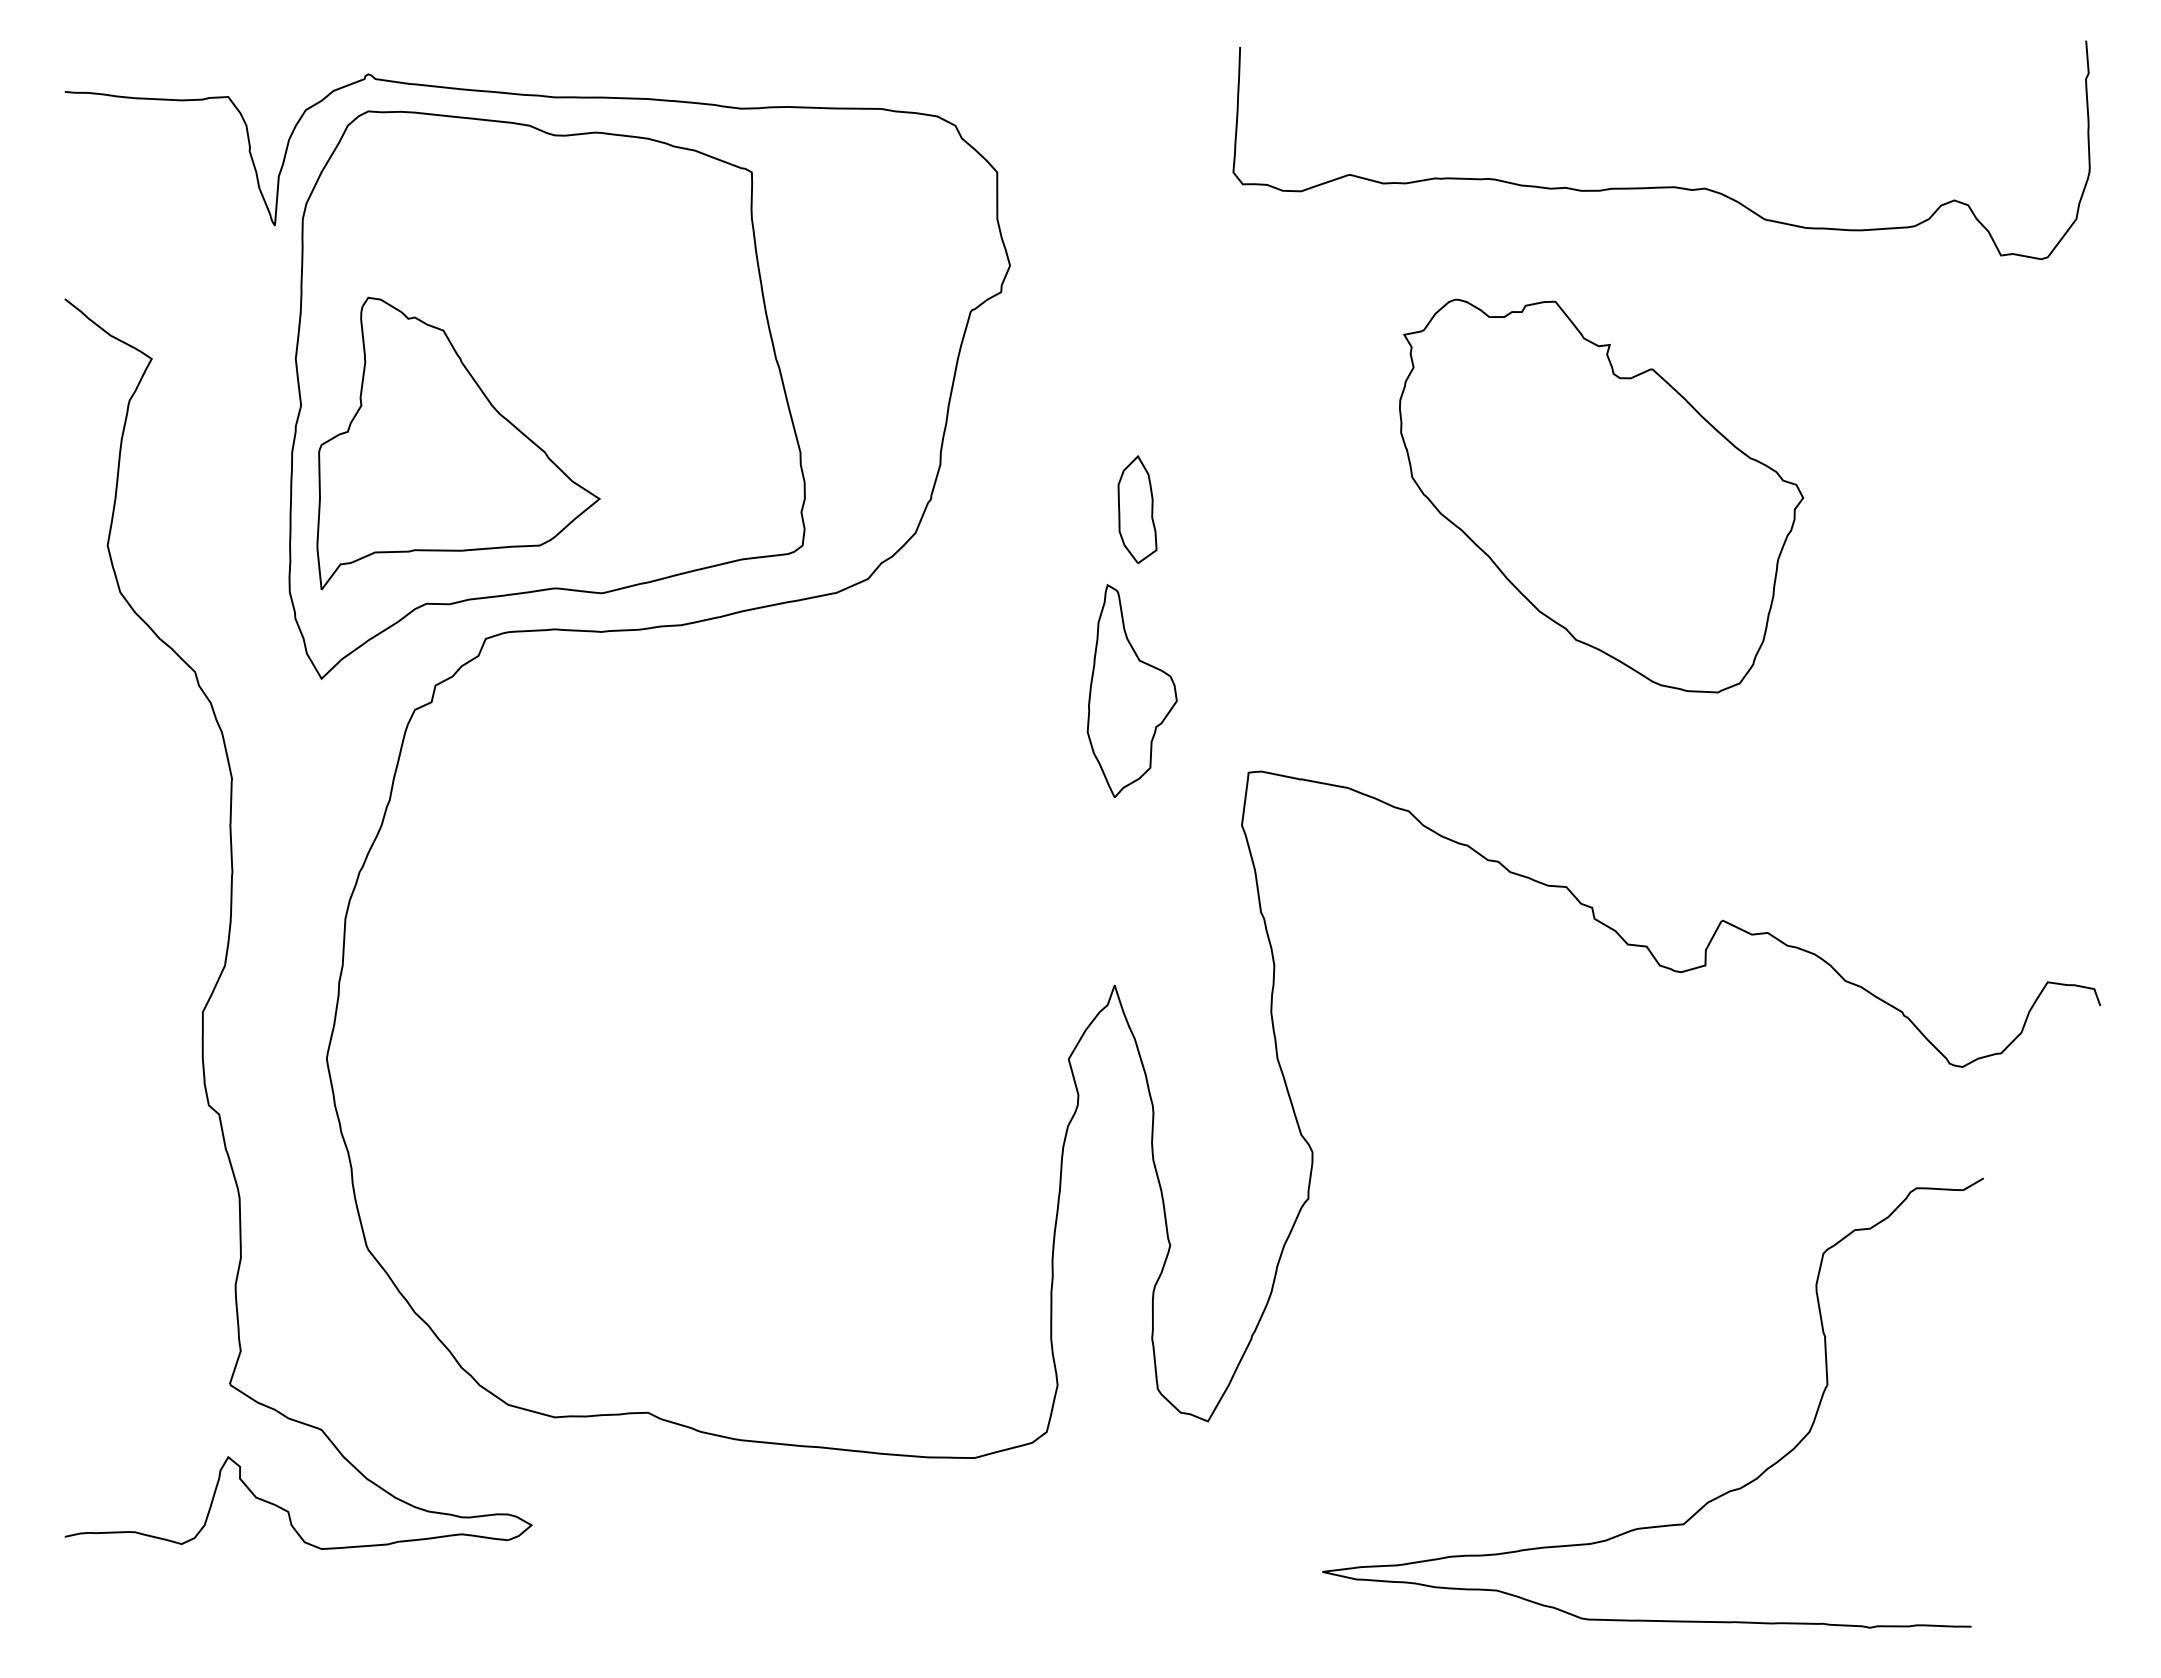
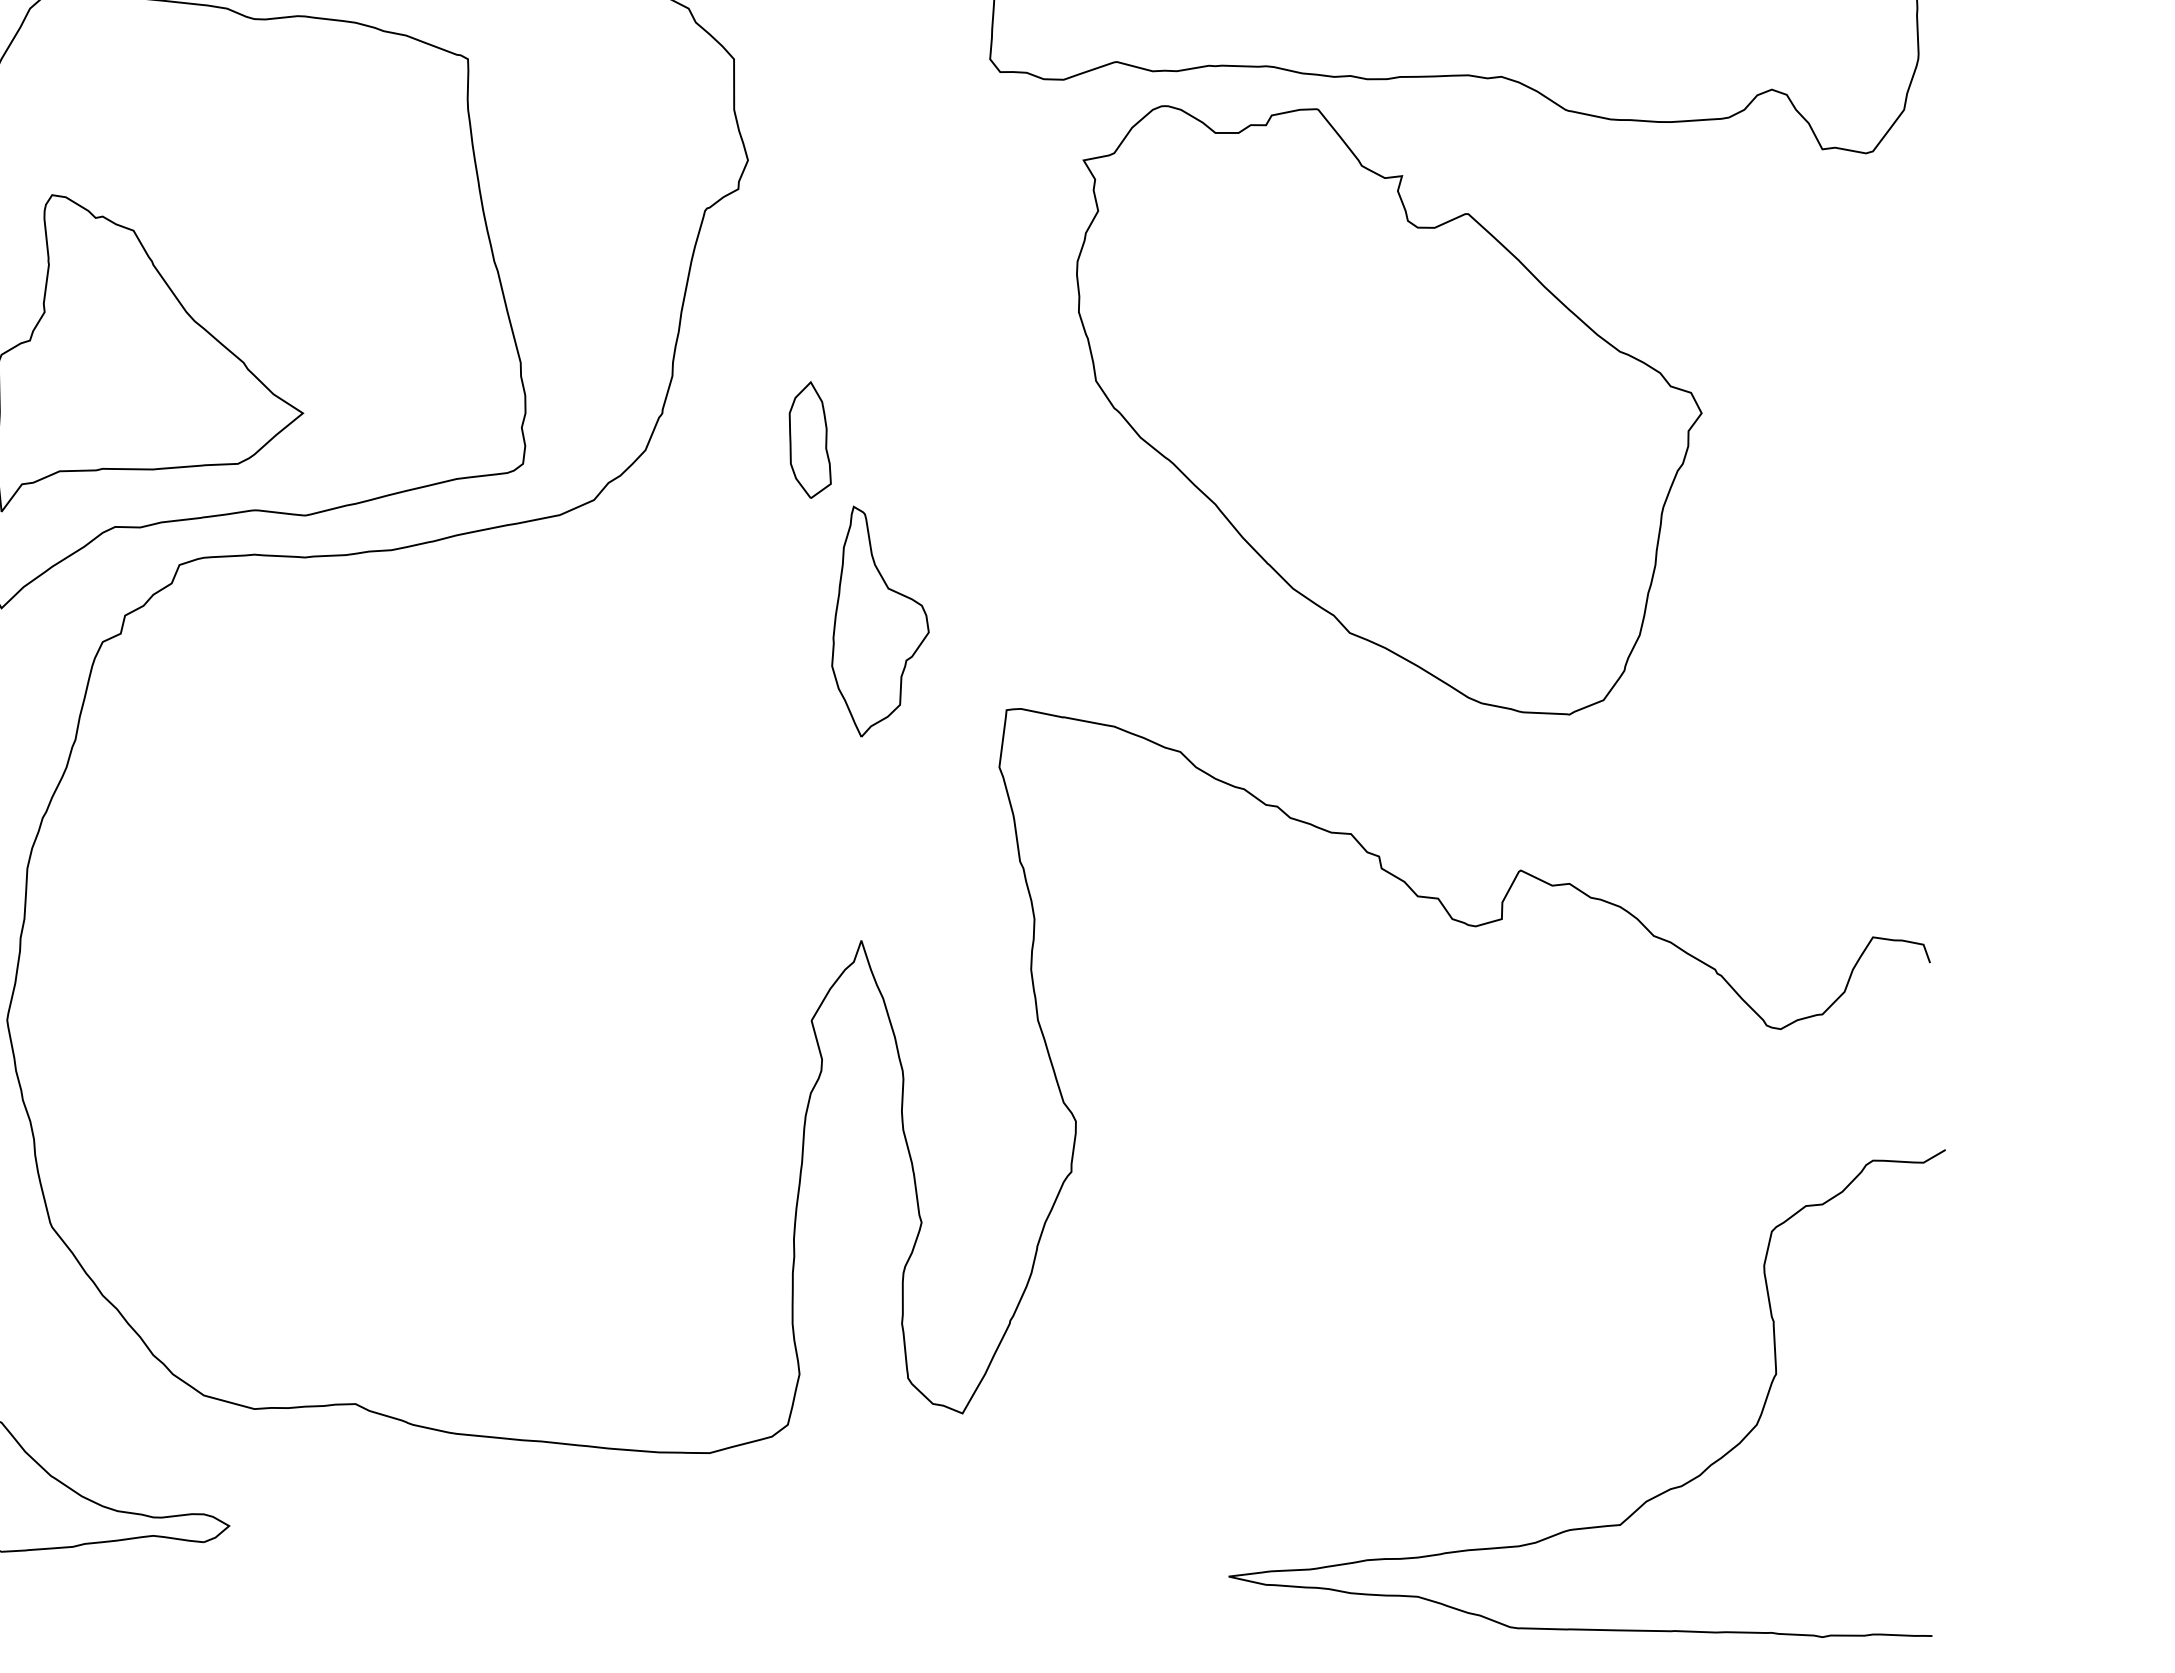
part: (1601, 495) -> (1389, 409), size x1.43
part: (1137, 509) -> (810, 439), moved
curve: (1707, 1501) -> (1646, 1500), moved

